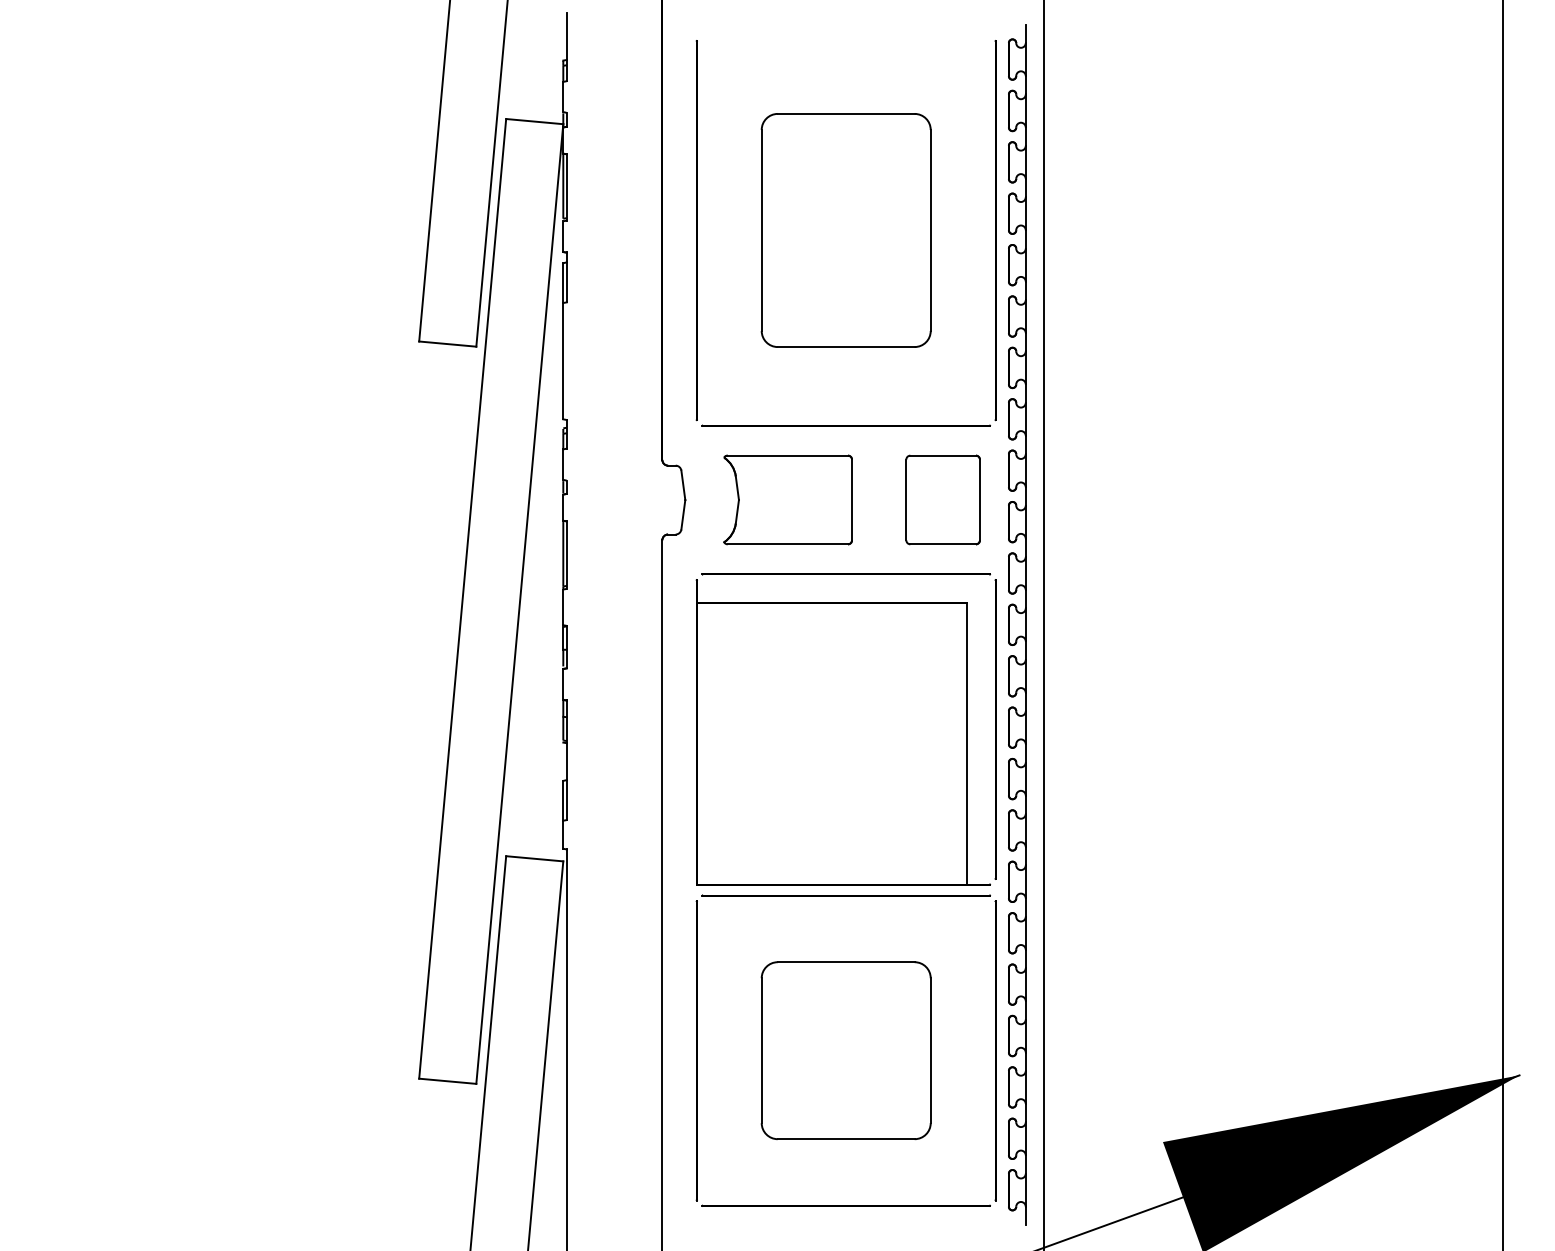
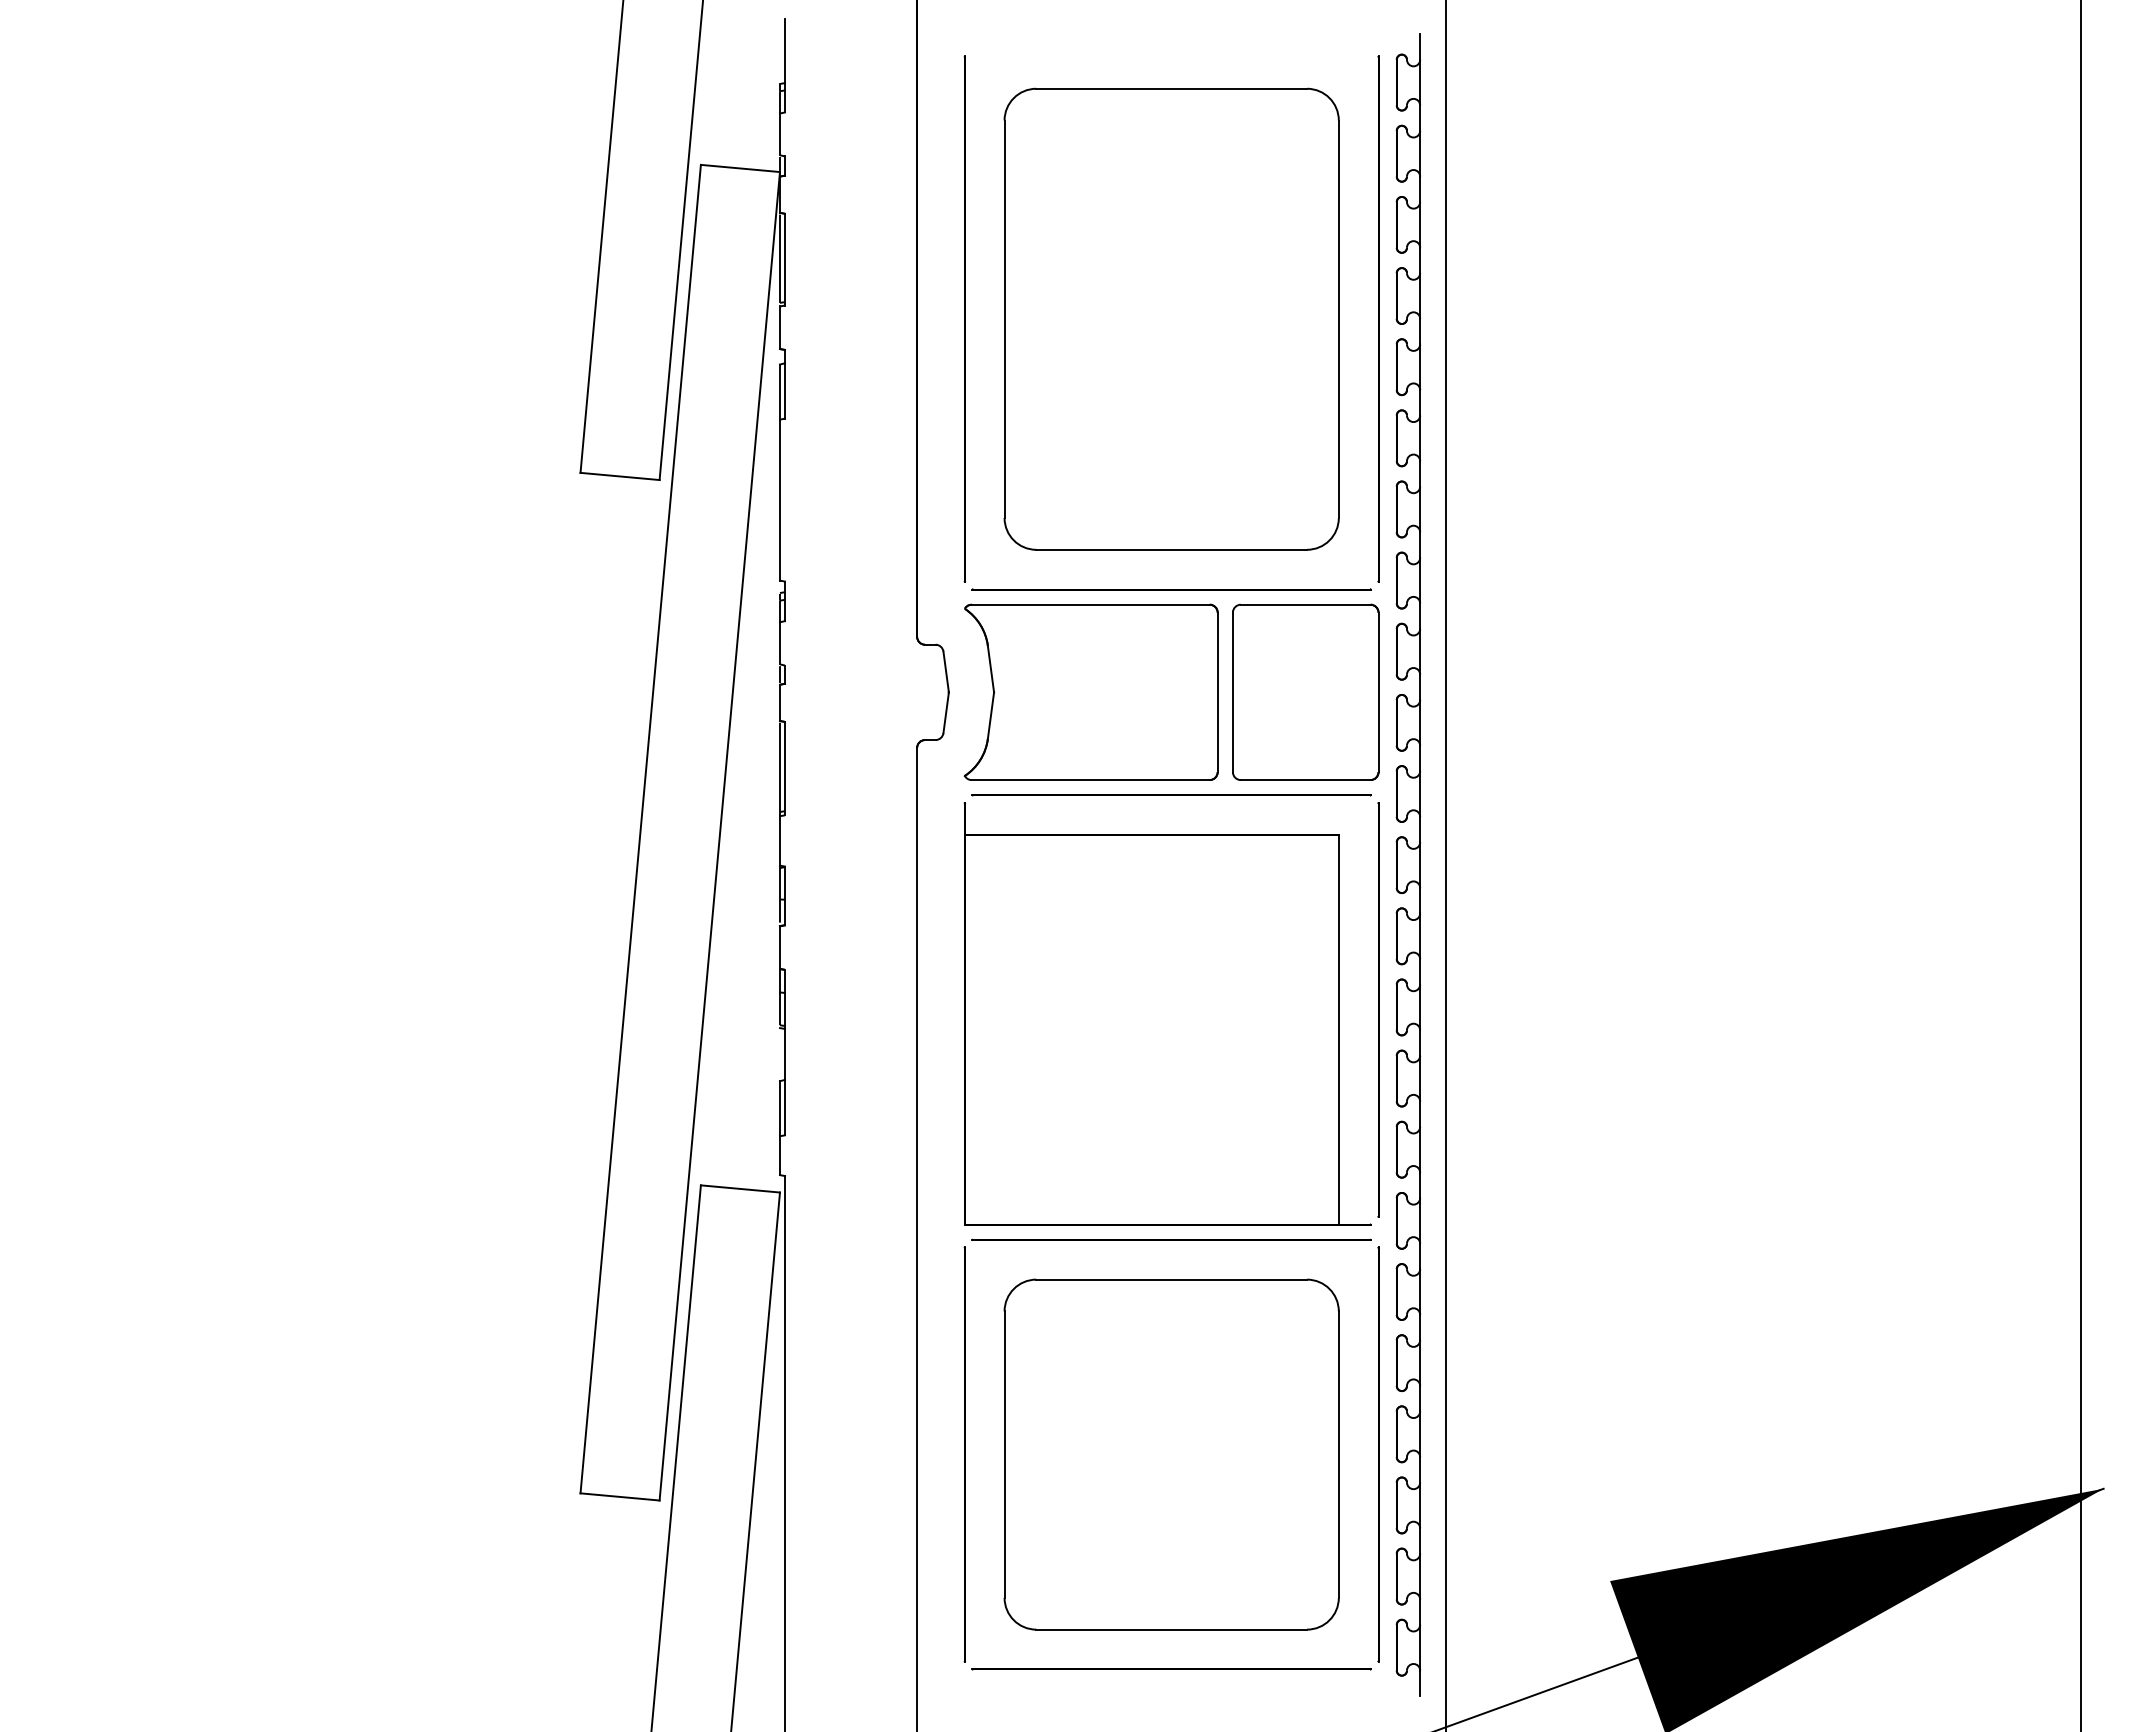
part: (846, 229) -> (1171, 318), size x1.43
part: (787, 499) -> (1090, 691), size x1.43
part: (942, 499) -> (1305, 691), size x1.43
part: (846, 1050) -> (1171, 1454), size x1.43

